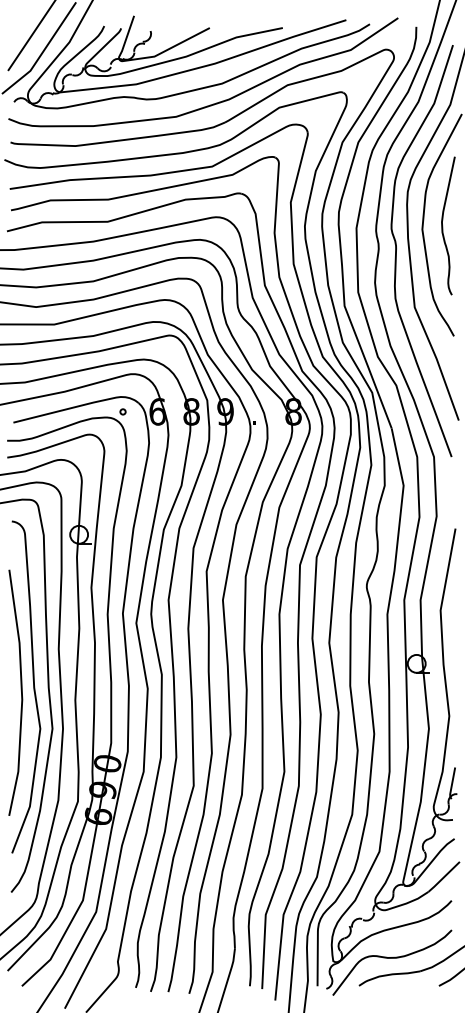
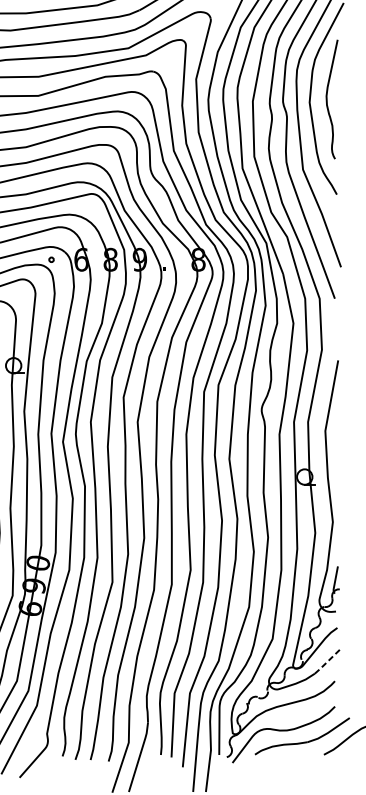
line: (444, 877) -> (328, 661), solid -> dashed

